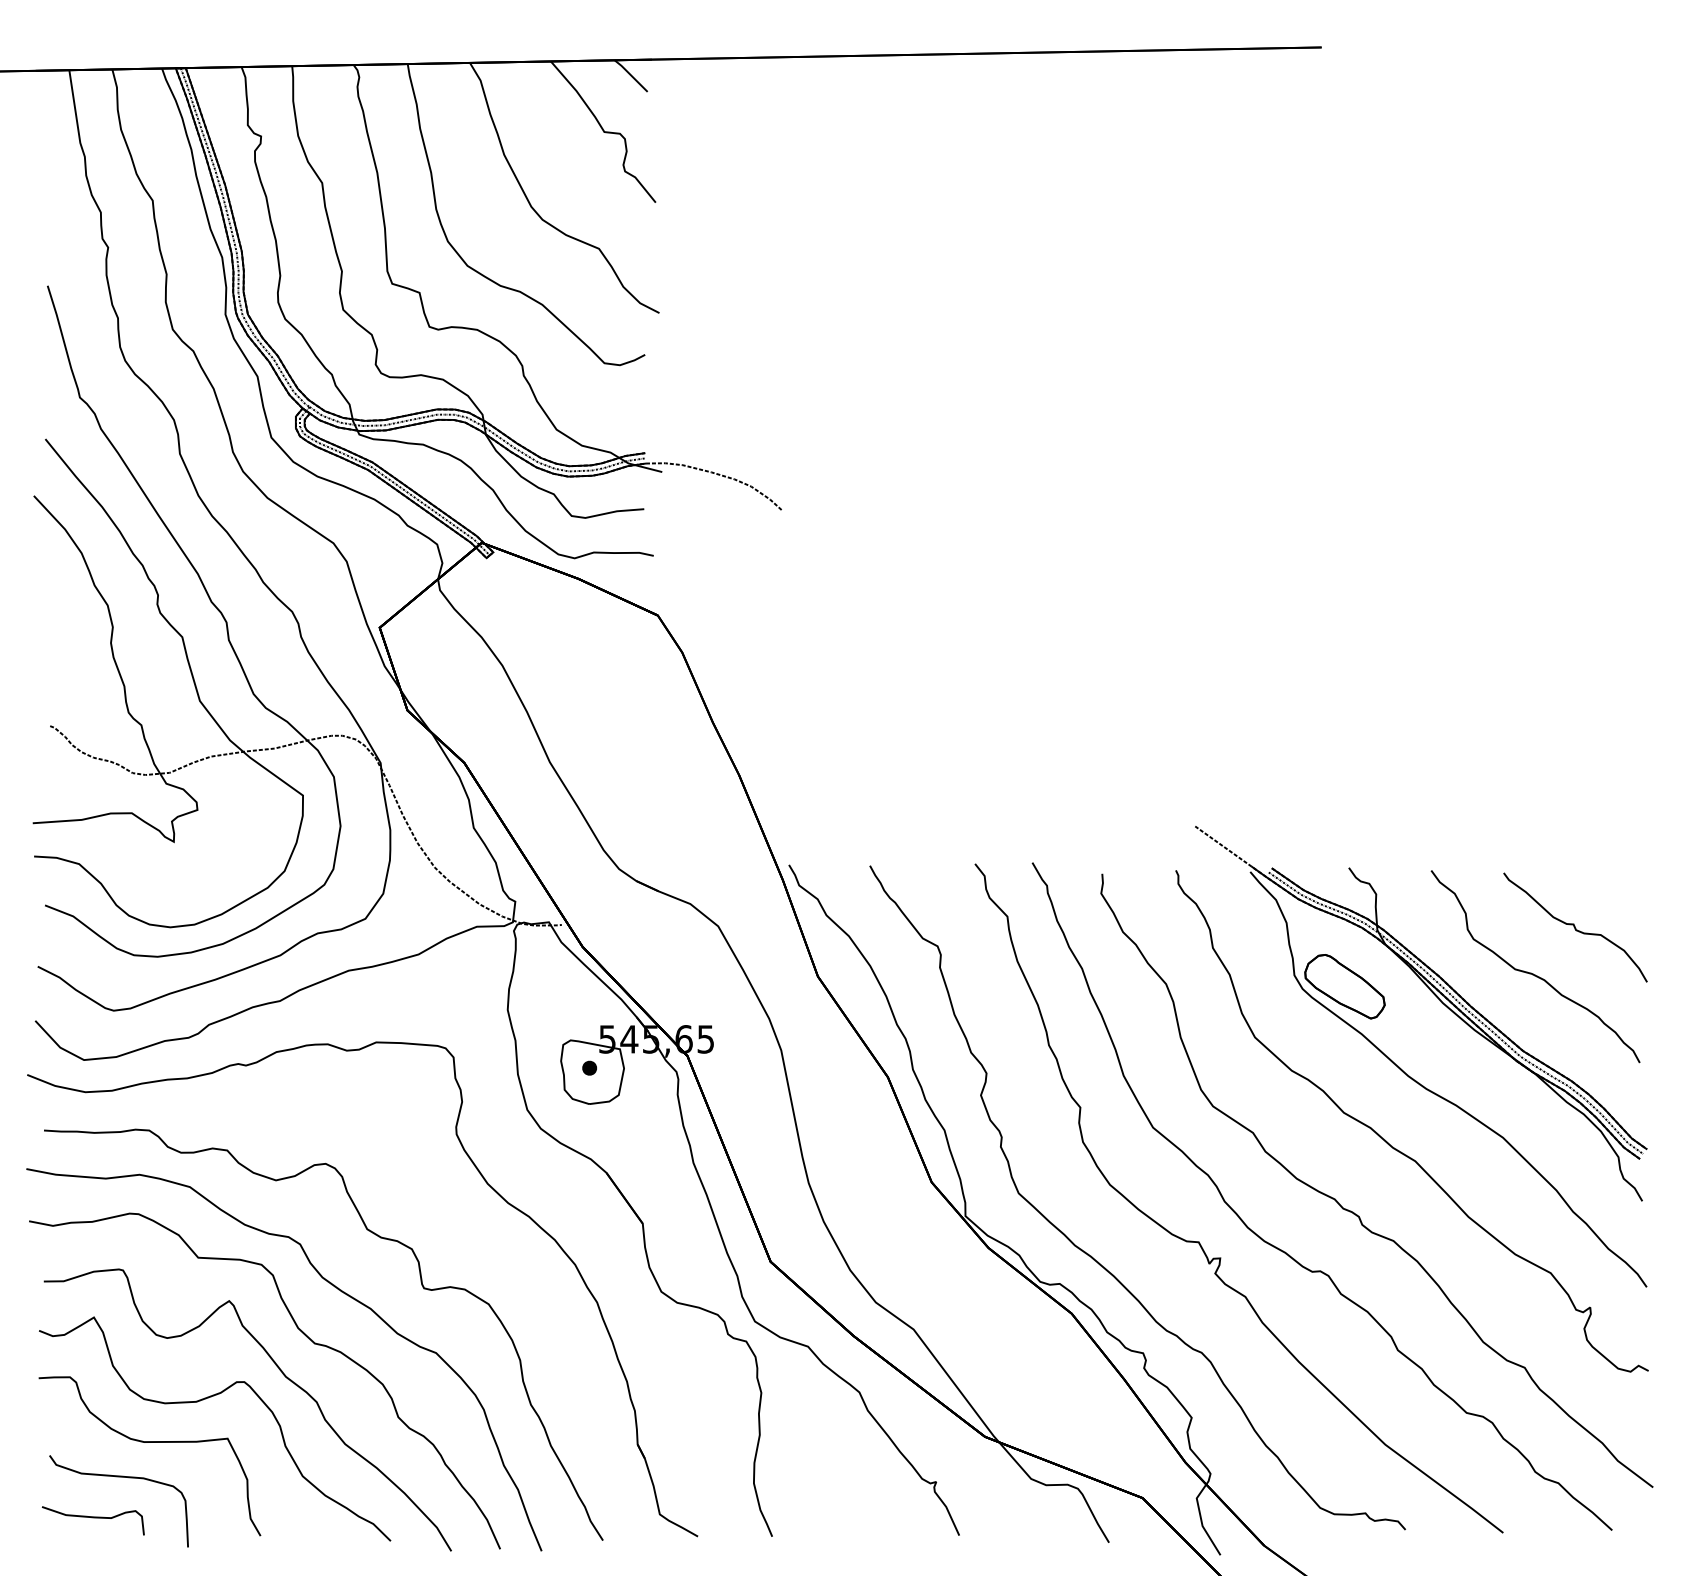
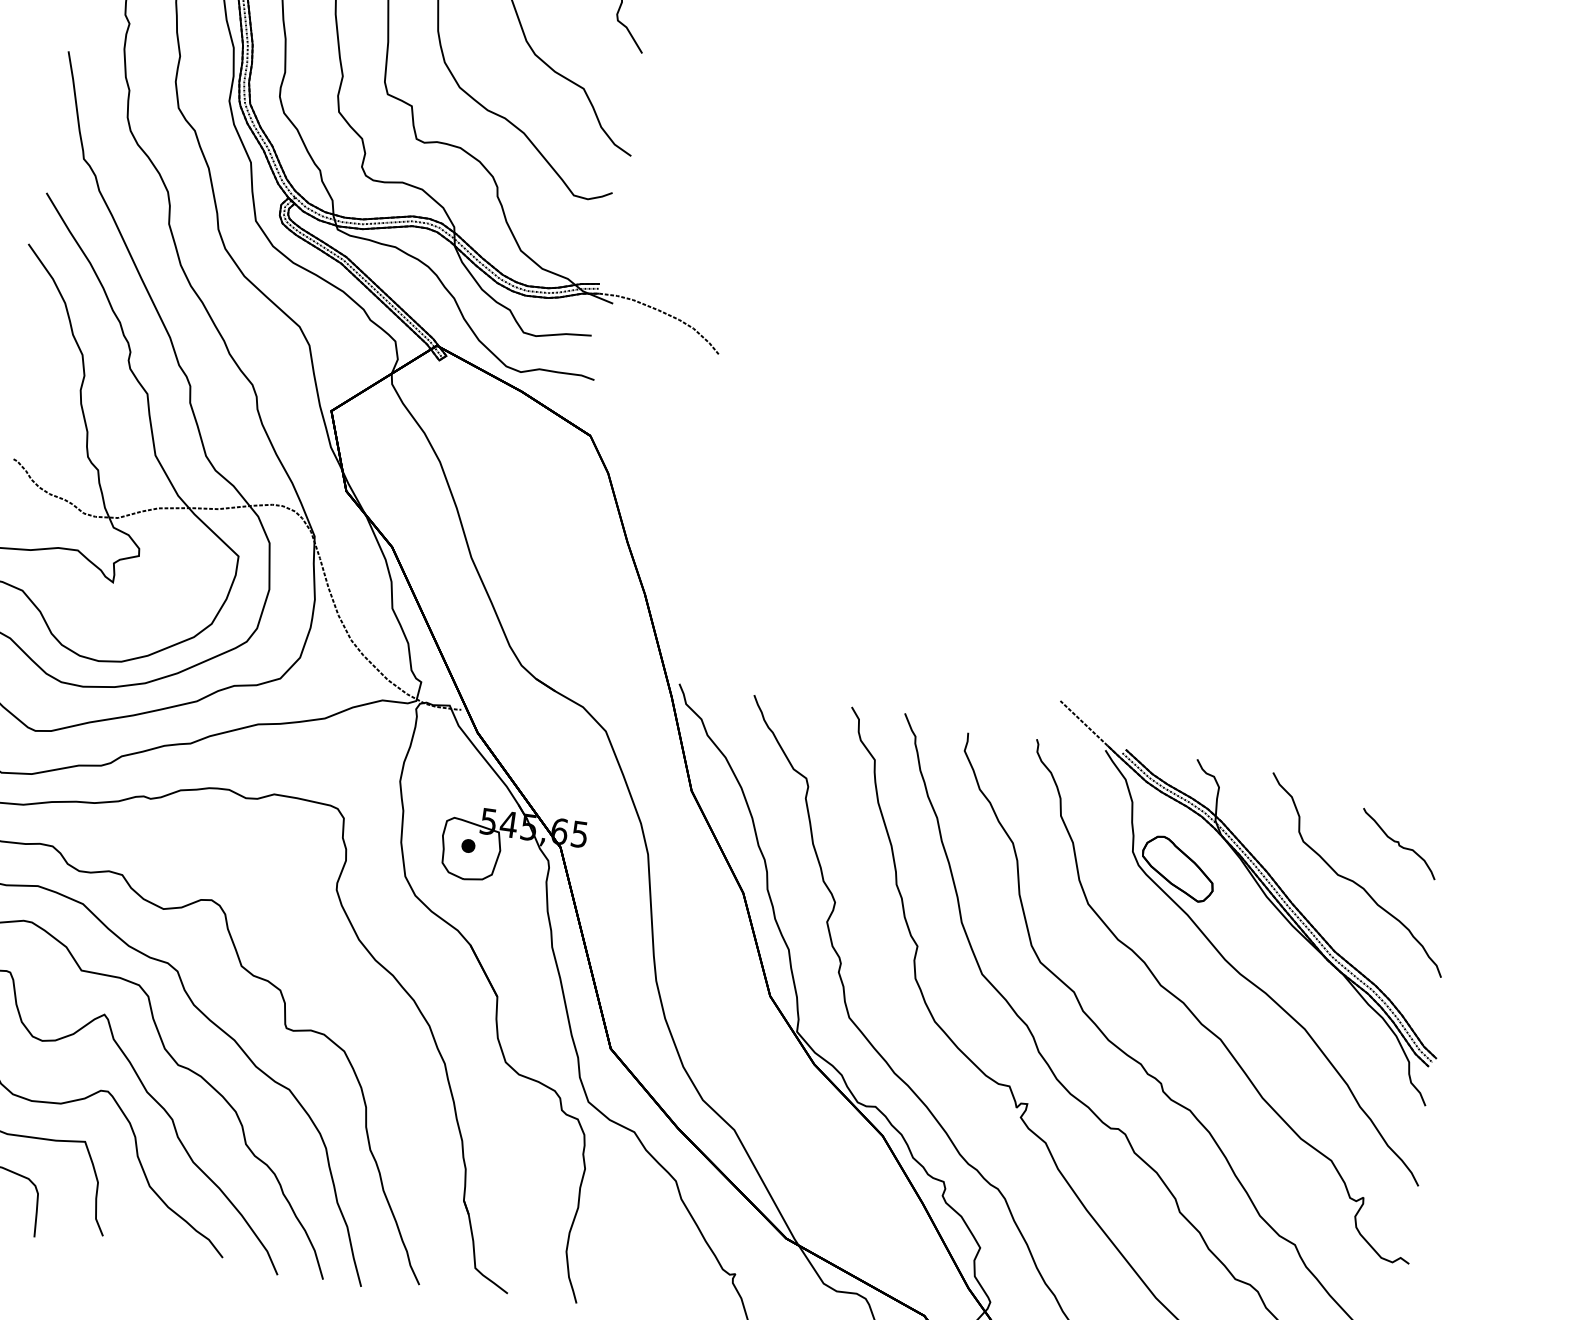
part: (1575, 927) -> (1399, 844), size x0.6

